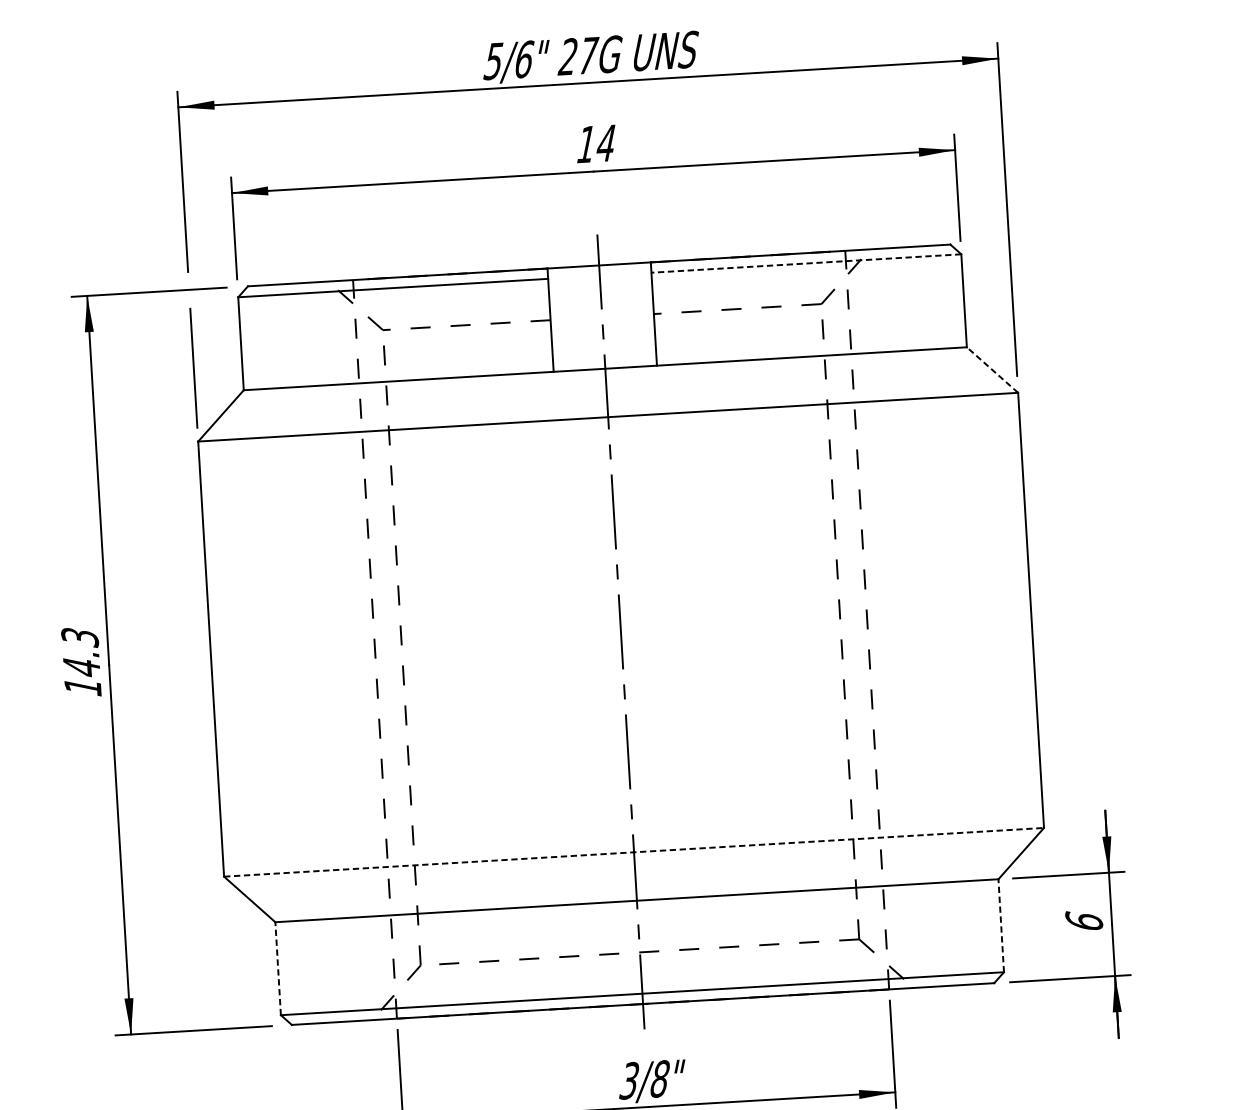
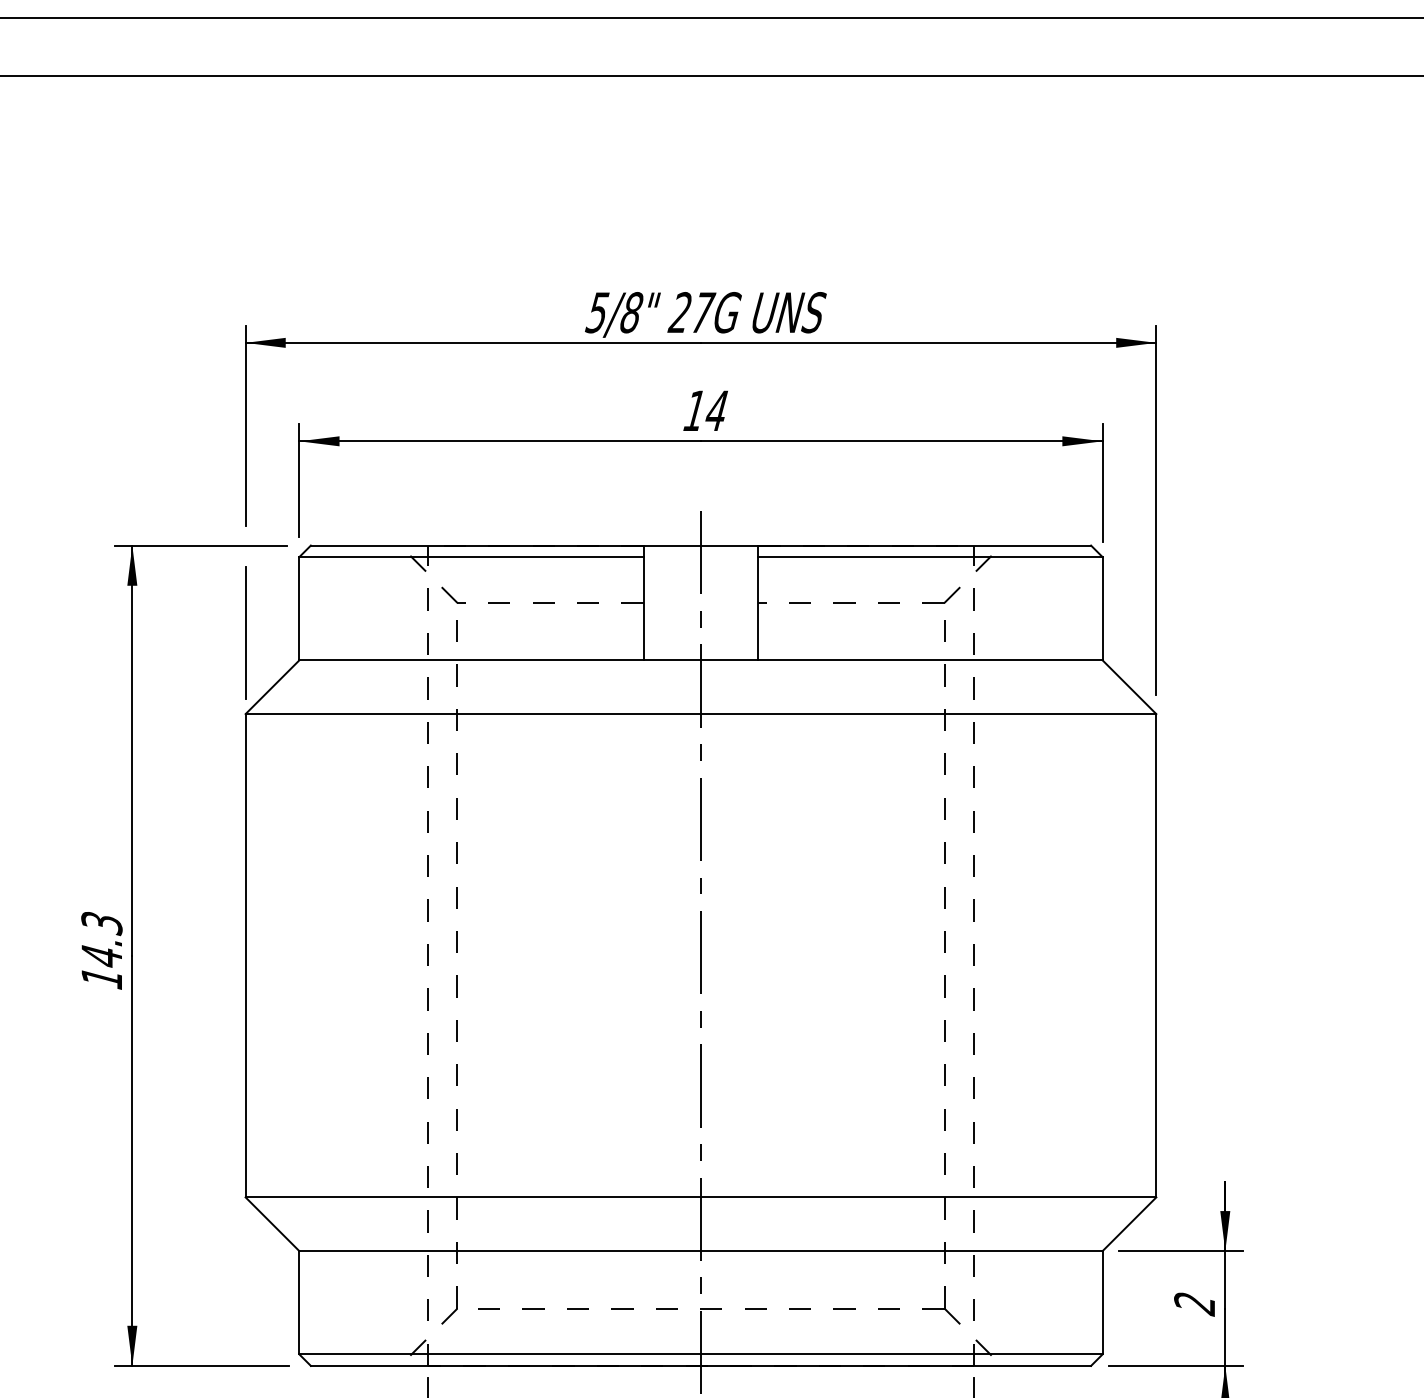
text: (525, 59) -> (632, 312), 5/6" -> 5/8"
line: (805, 263) -> (929, 557), dashed -> solid
line: (992, 369) -> (1129, 686), dashed -> solid
line: (634, 852) -> (701, 1197), dashed -> solid
text: (1084, 921) -> (1194, 1303), 6 -> 2
line: (1001, 925) -> (1102, 1302), dashed -> solid
line: (278, 968) -> (299, 1302), dashed -> solid

